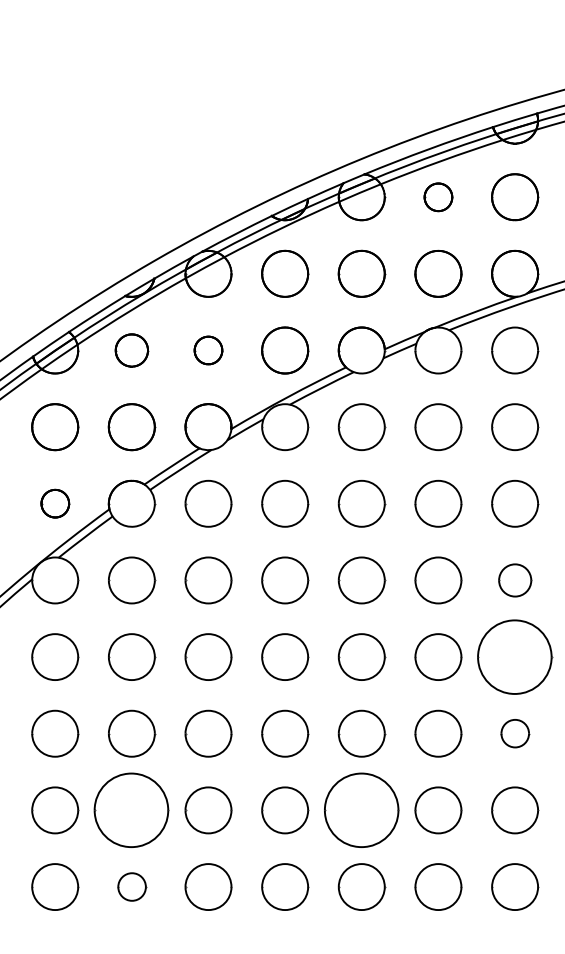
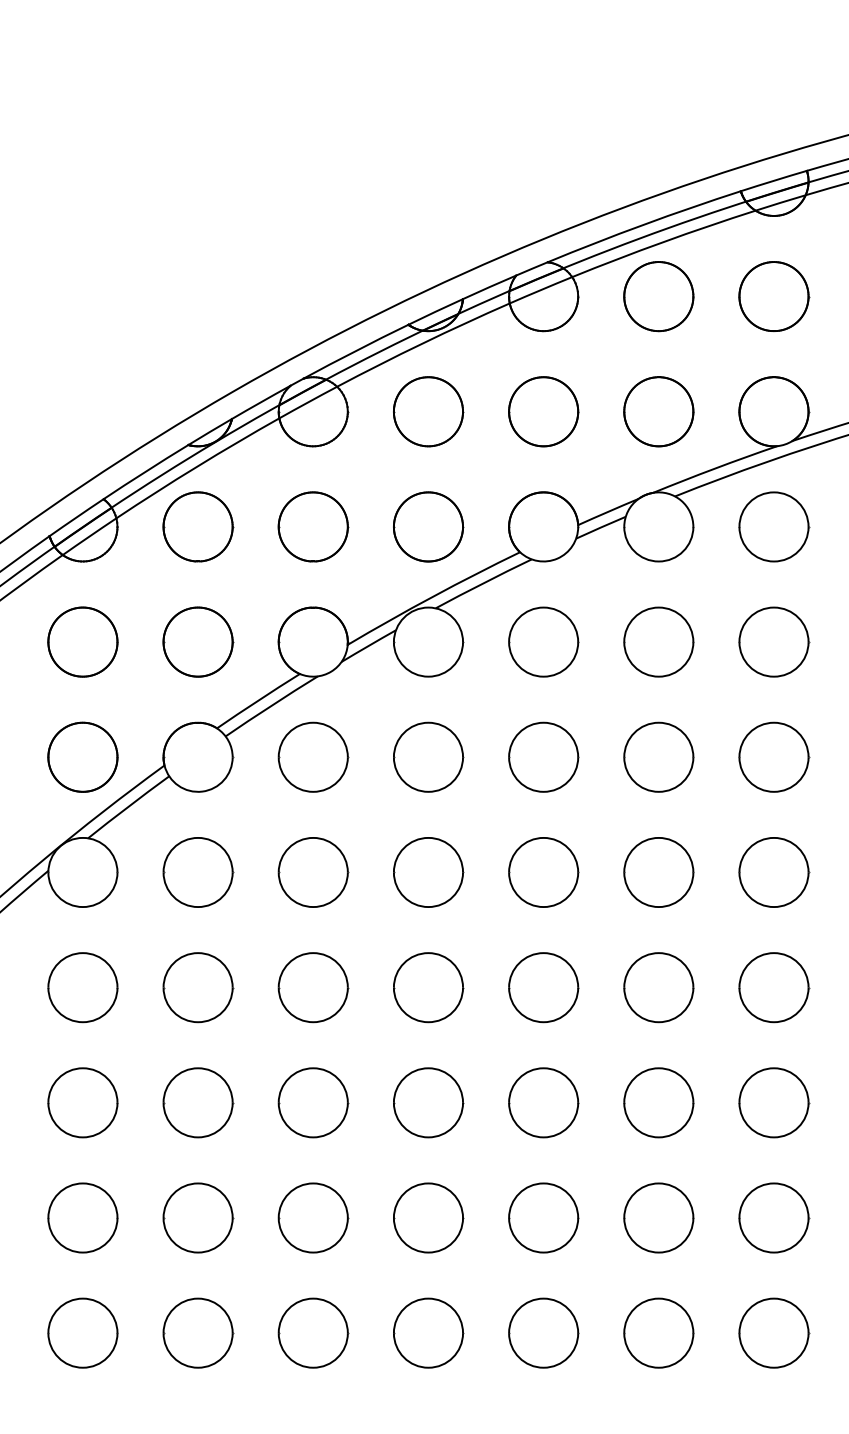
part: (438, 197) -> (658, 296), size x1.67
part: (131, 350) -> (197, 526), size x1.43
part: (208, 350) -> (313, 526), size x1.67
part: (55, 503) -> (83, 756), size x1.67
part: (515, 580) -> (774, 872), size x1.43
part: (515, 656) -> (774, 986), size x0.62
part: (515, 733) -> (774, 1102), size x1.67
part: (132, 810) -> (199, 1218), size x0.62
part: (361, 810) -> (543, 1218), size x0.62
part: (132, 886) -> (199, 1332), size x1.67

